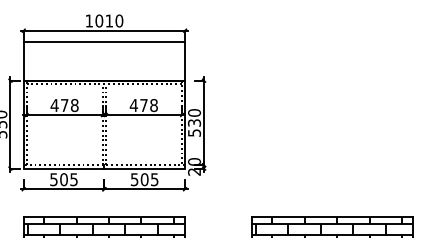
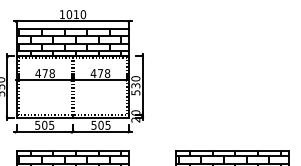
hatch: (103, 60) -> (72, 42), added

